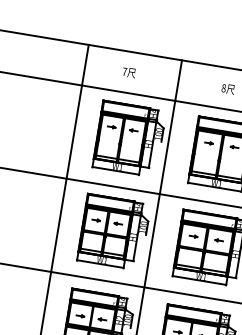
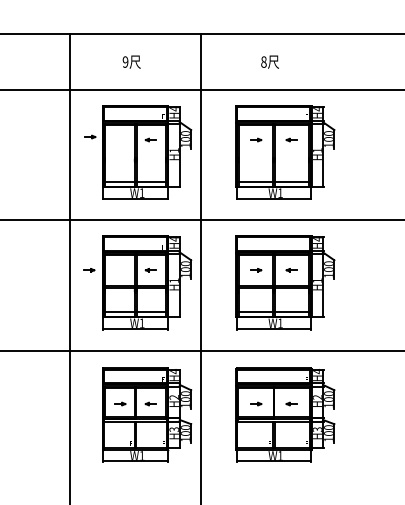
text: (124, 71) -> (125, 61), 7 -> 9
part: (112, 126) -> (90, 136), moved
part: (96, 220) -> (89, 270), moved

